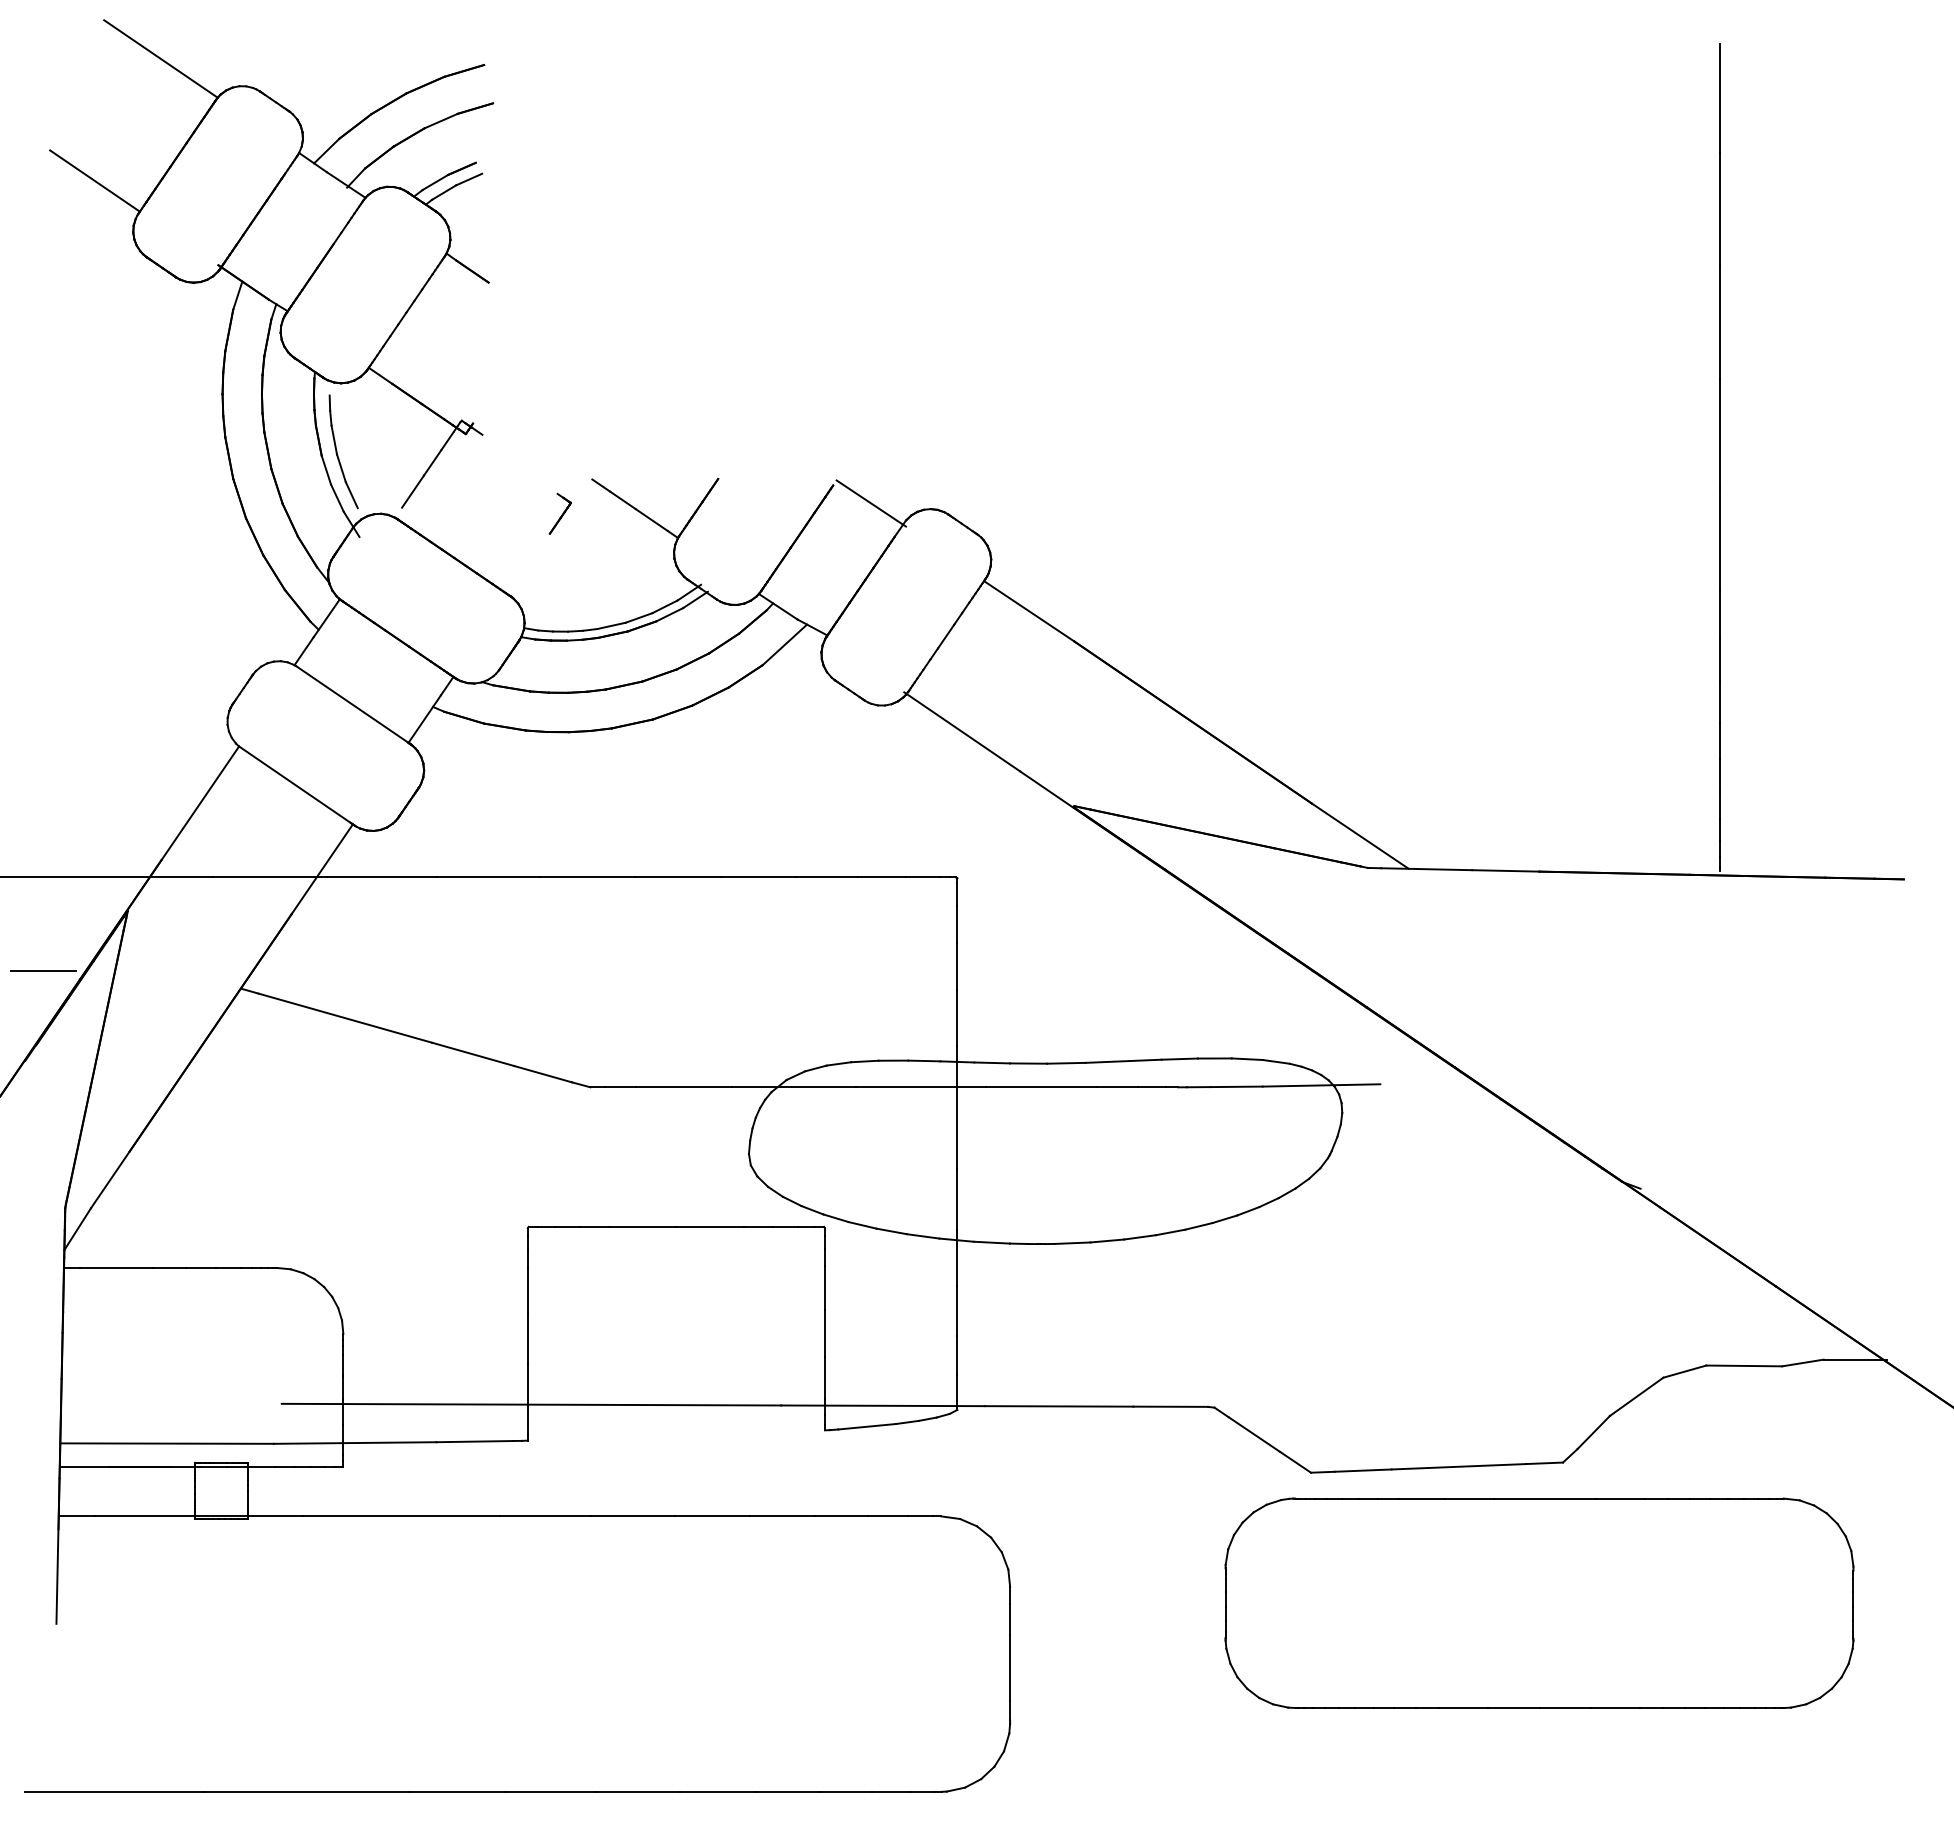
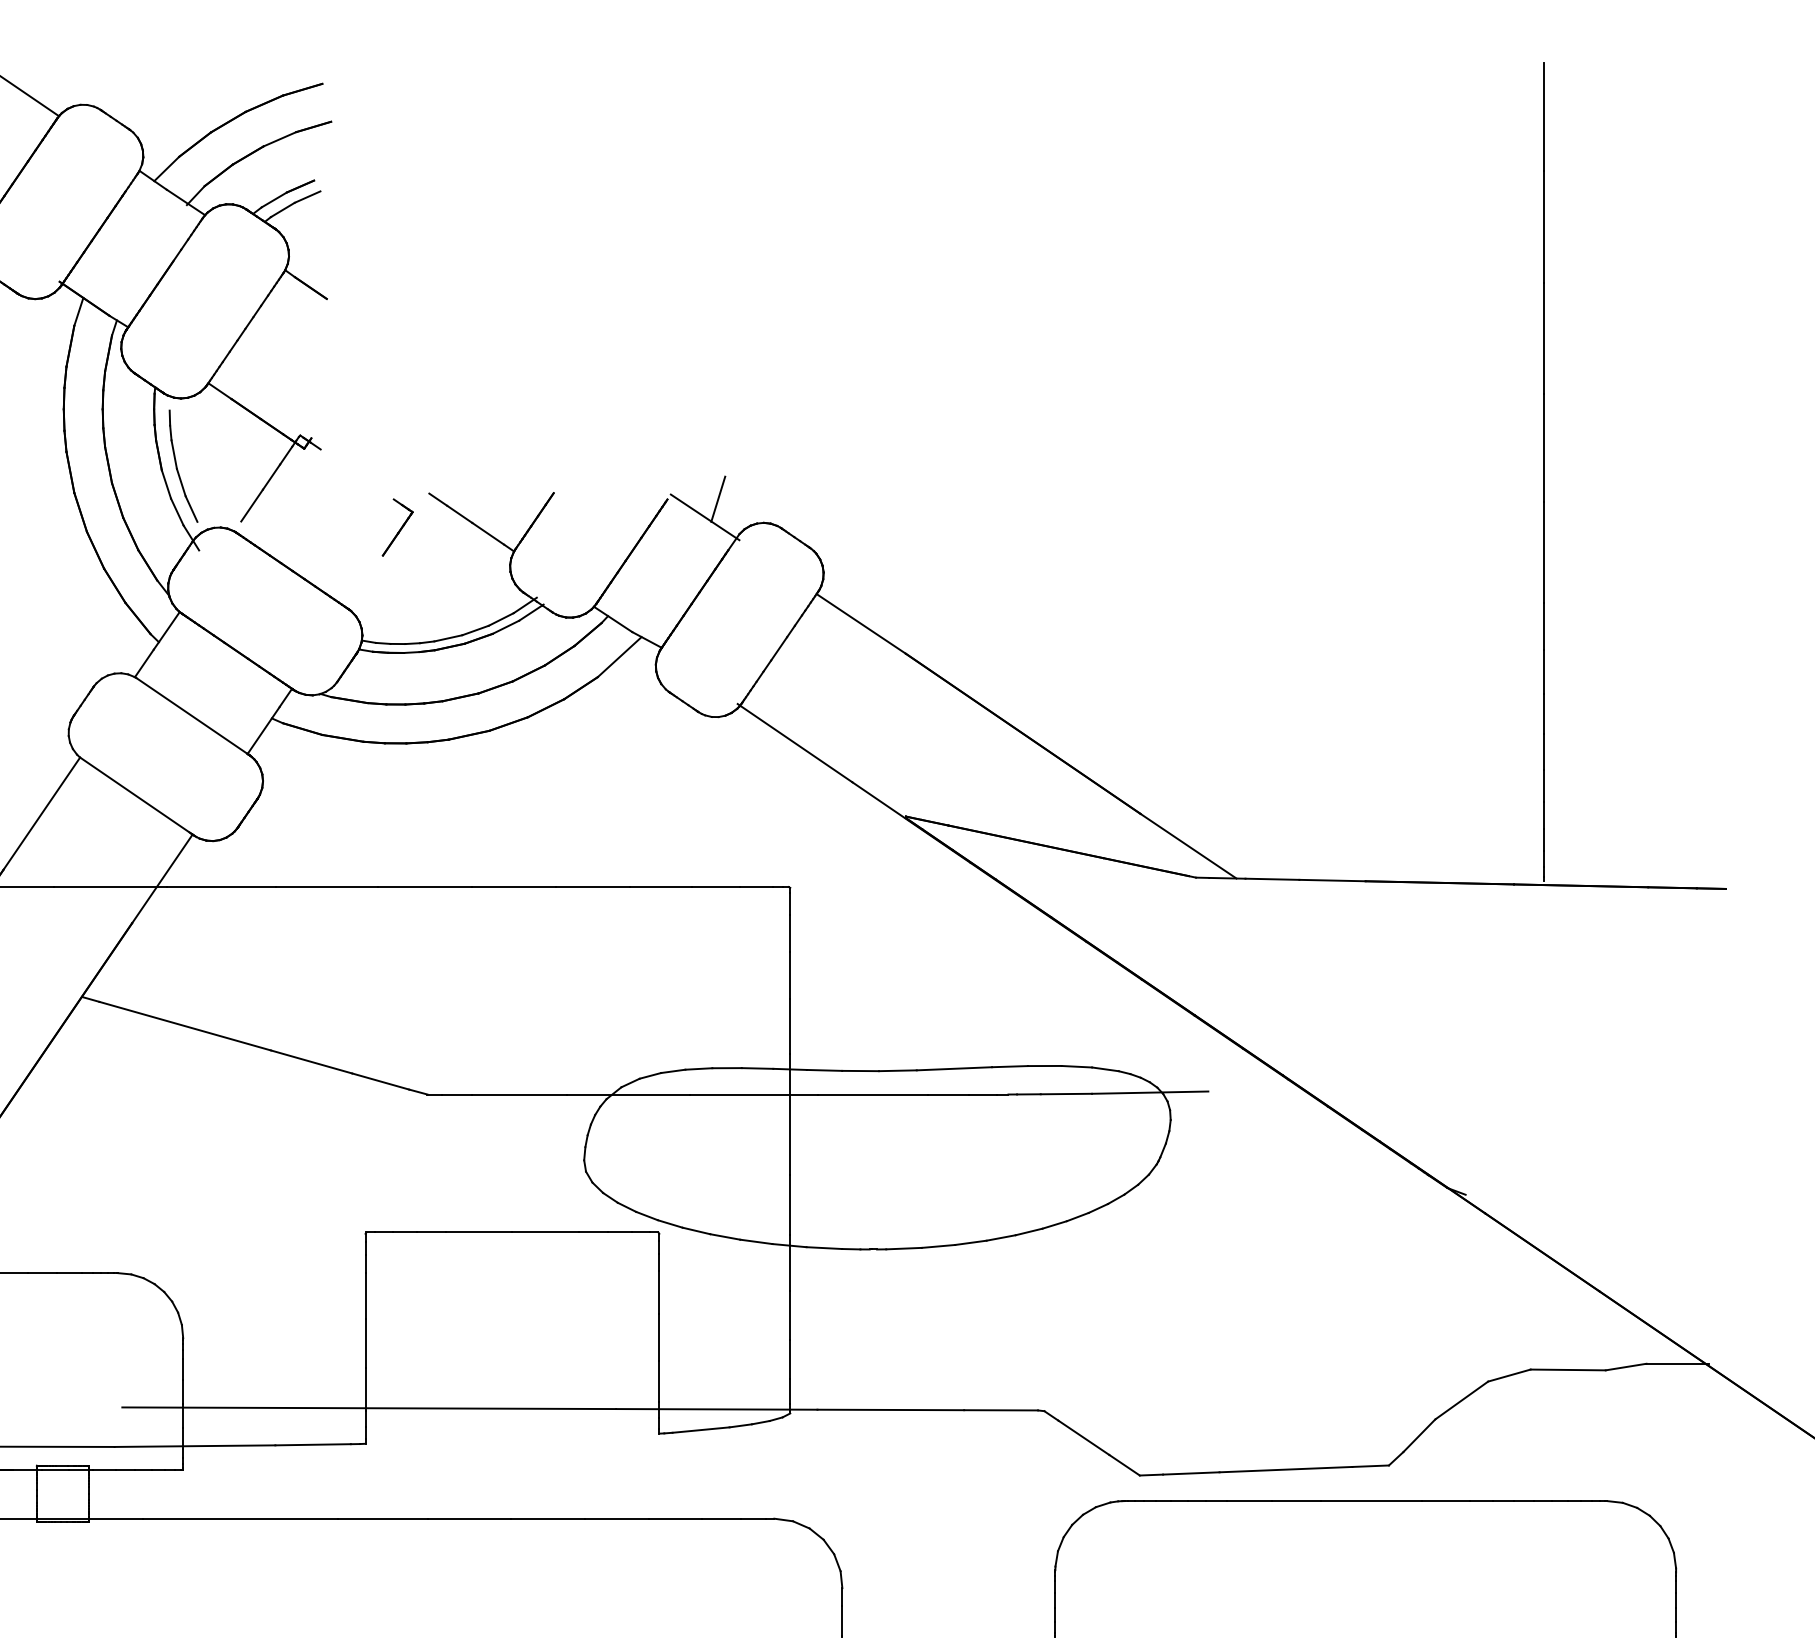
line: (884, 485) -> (718, 499), added
part: (560, 513) -> (397, 527), size x1.43

